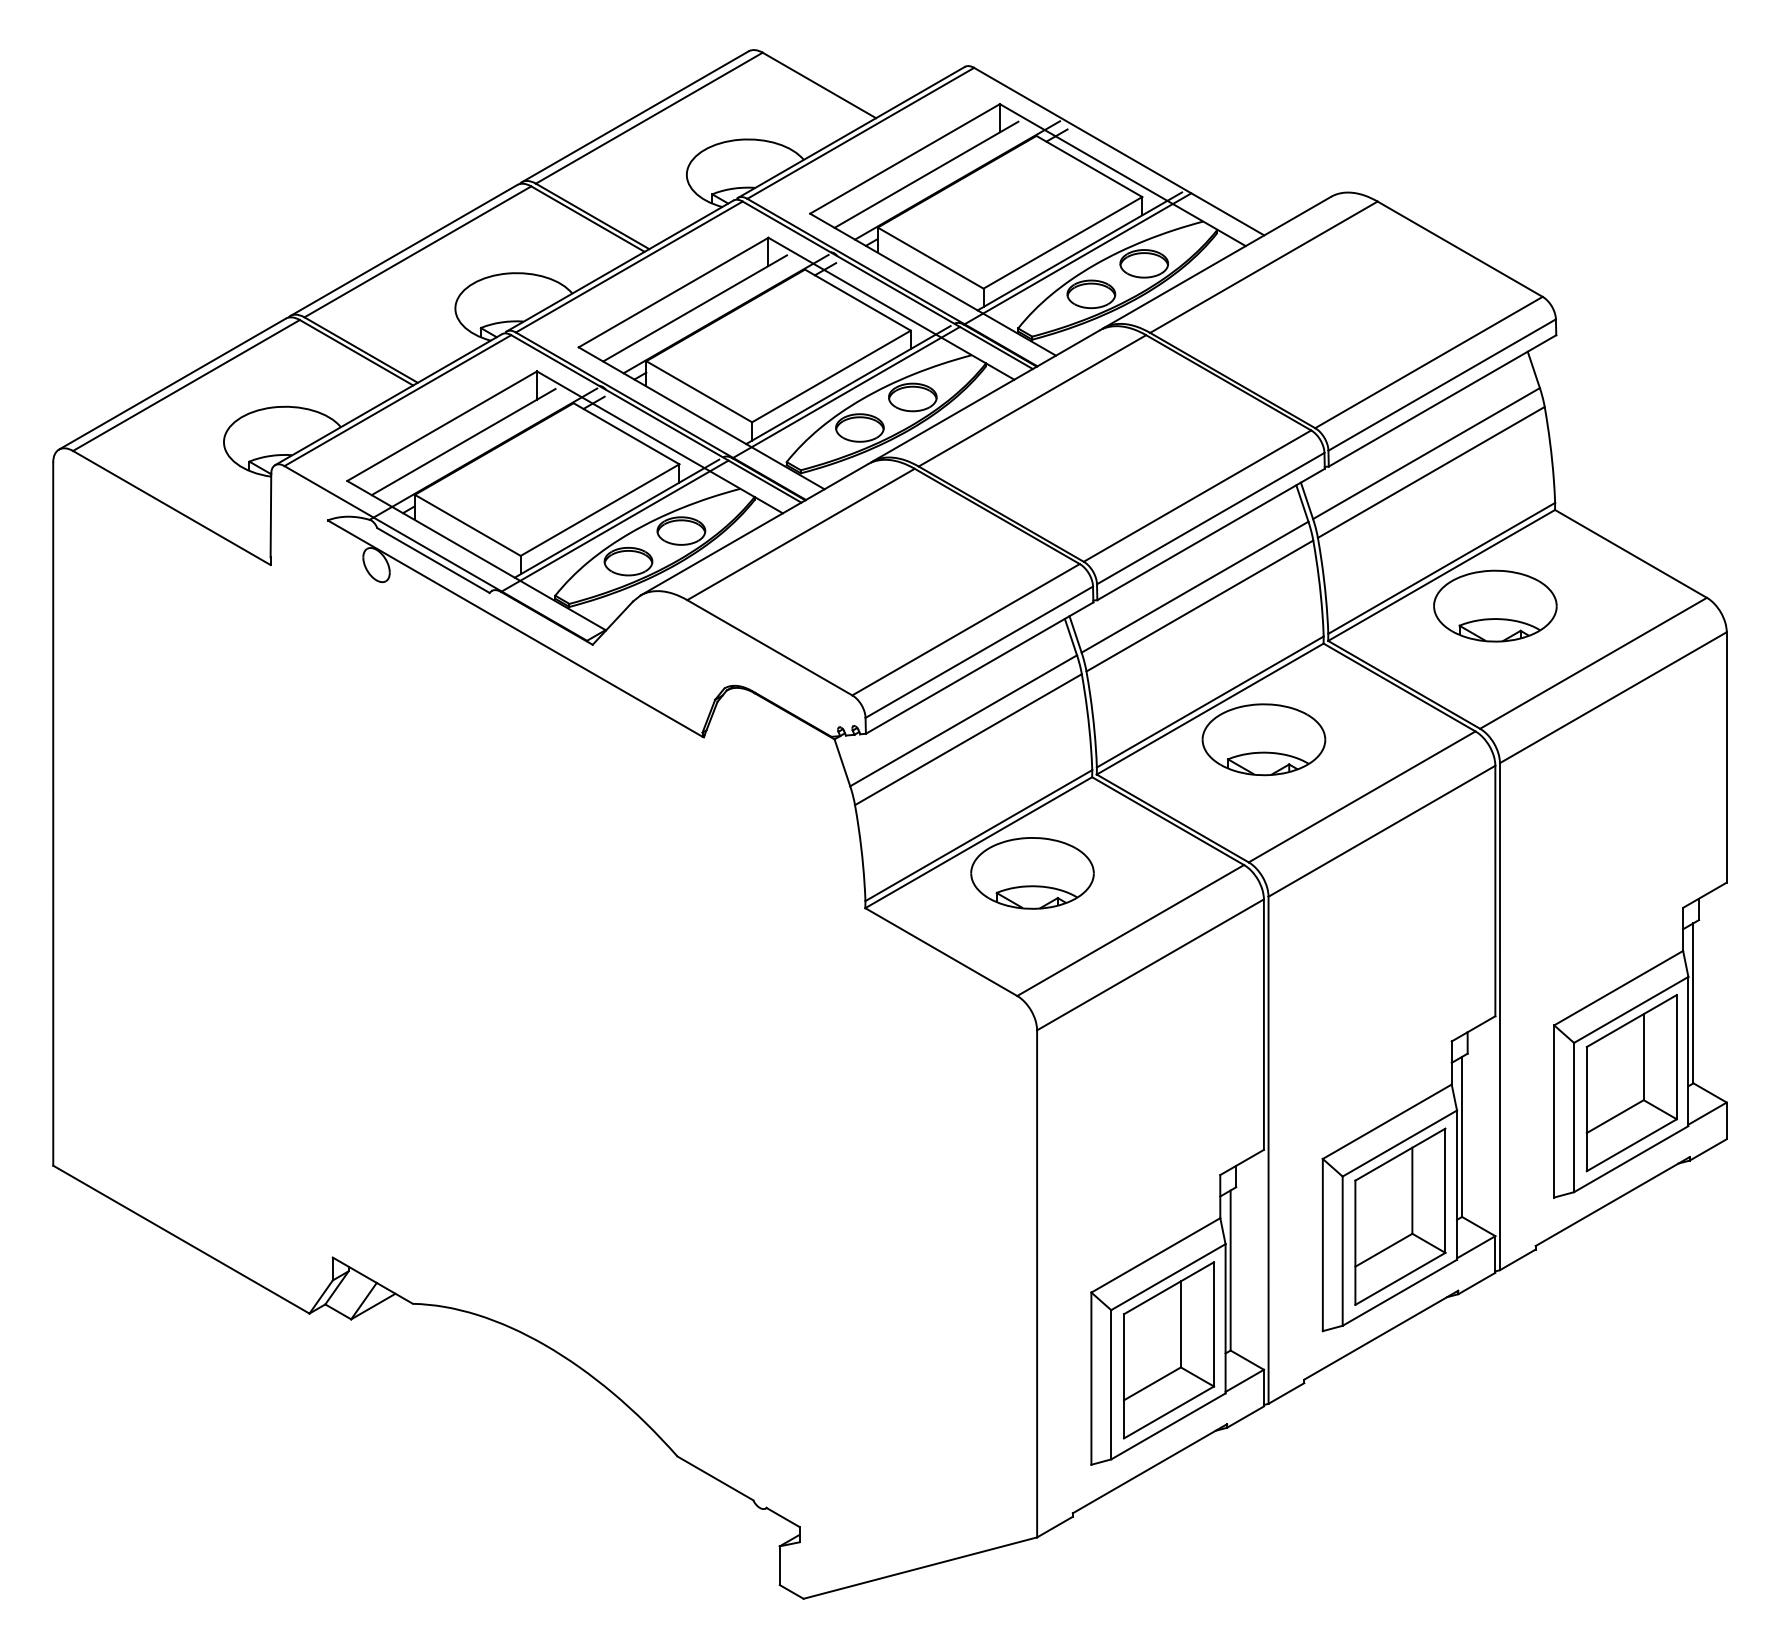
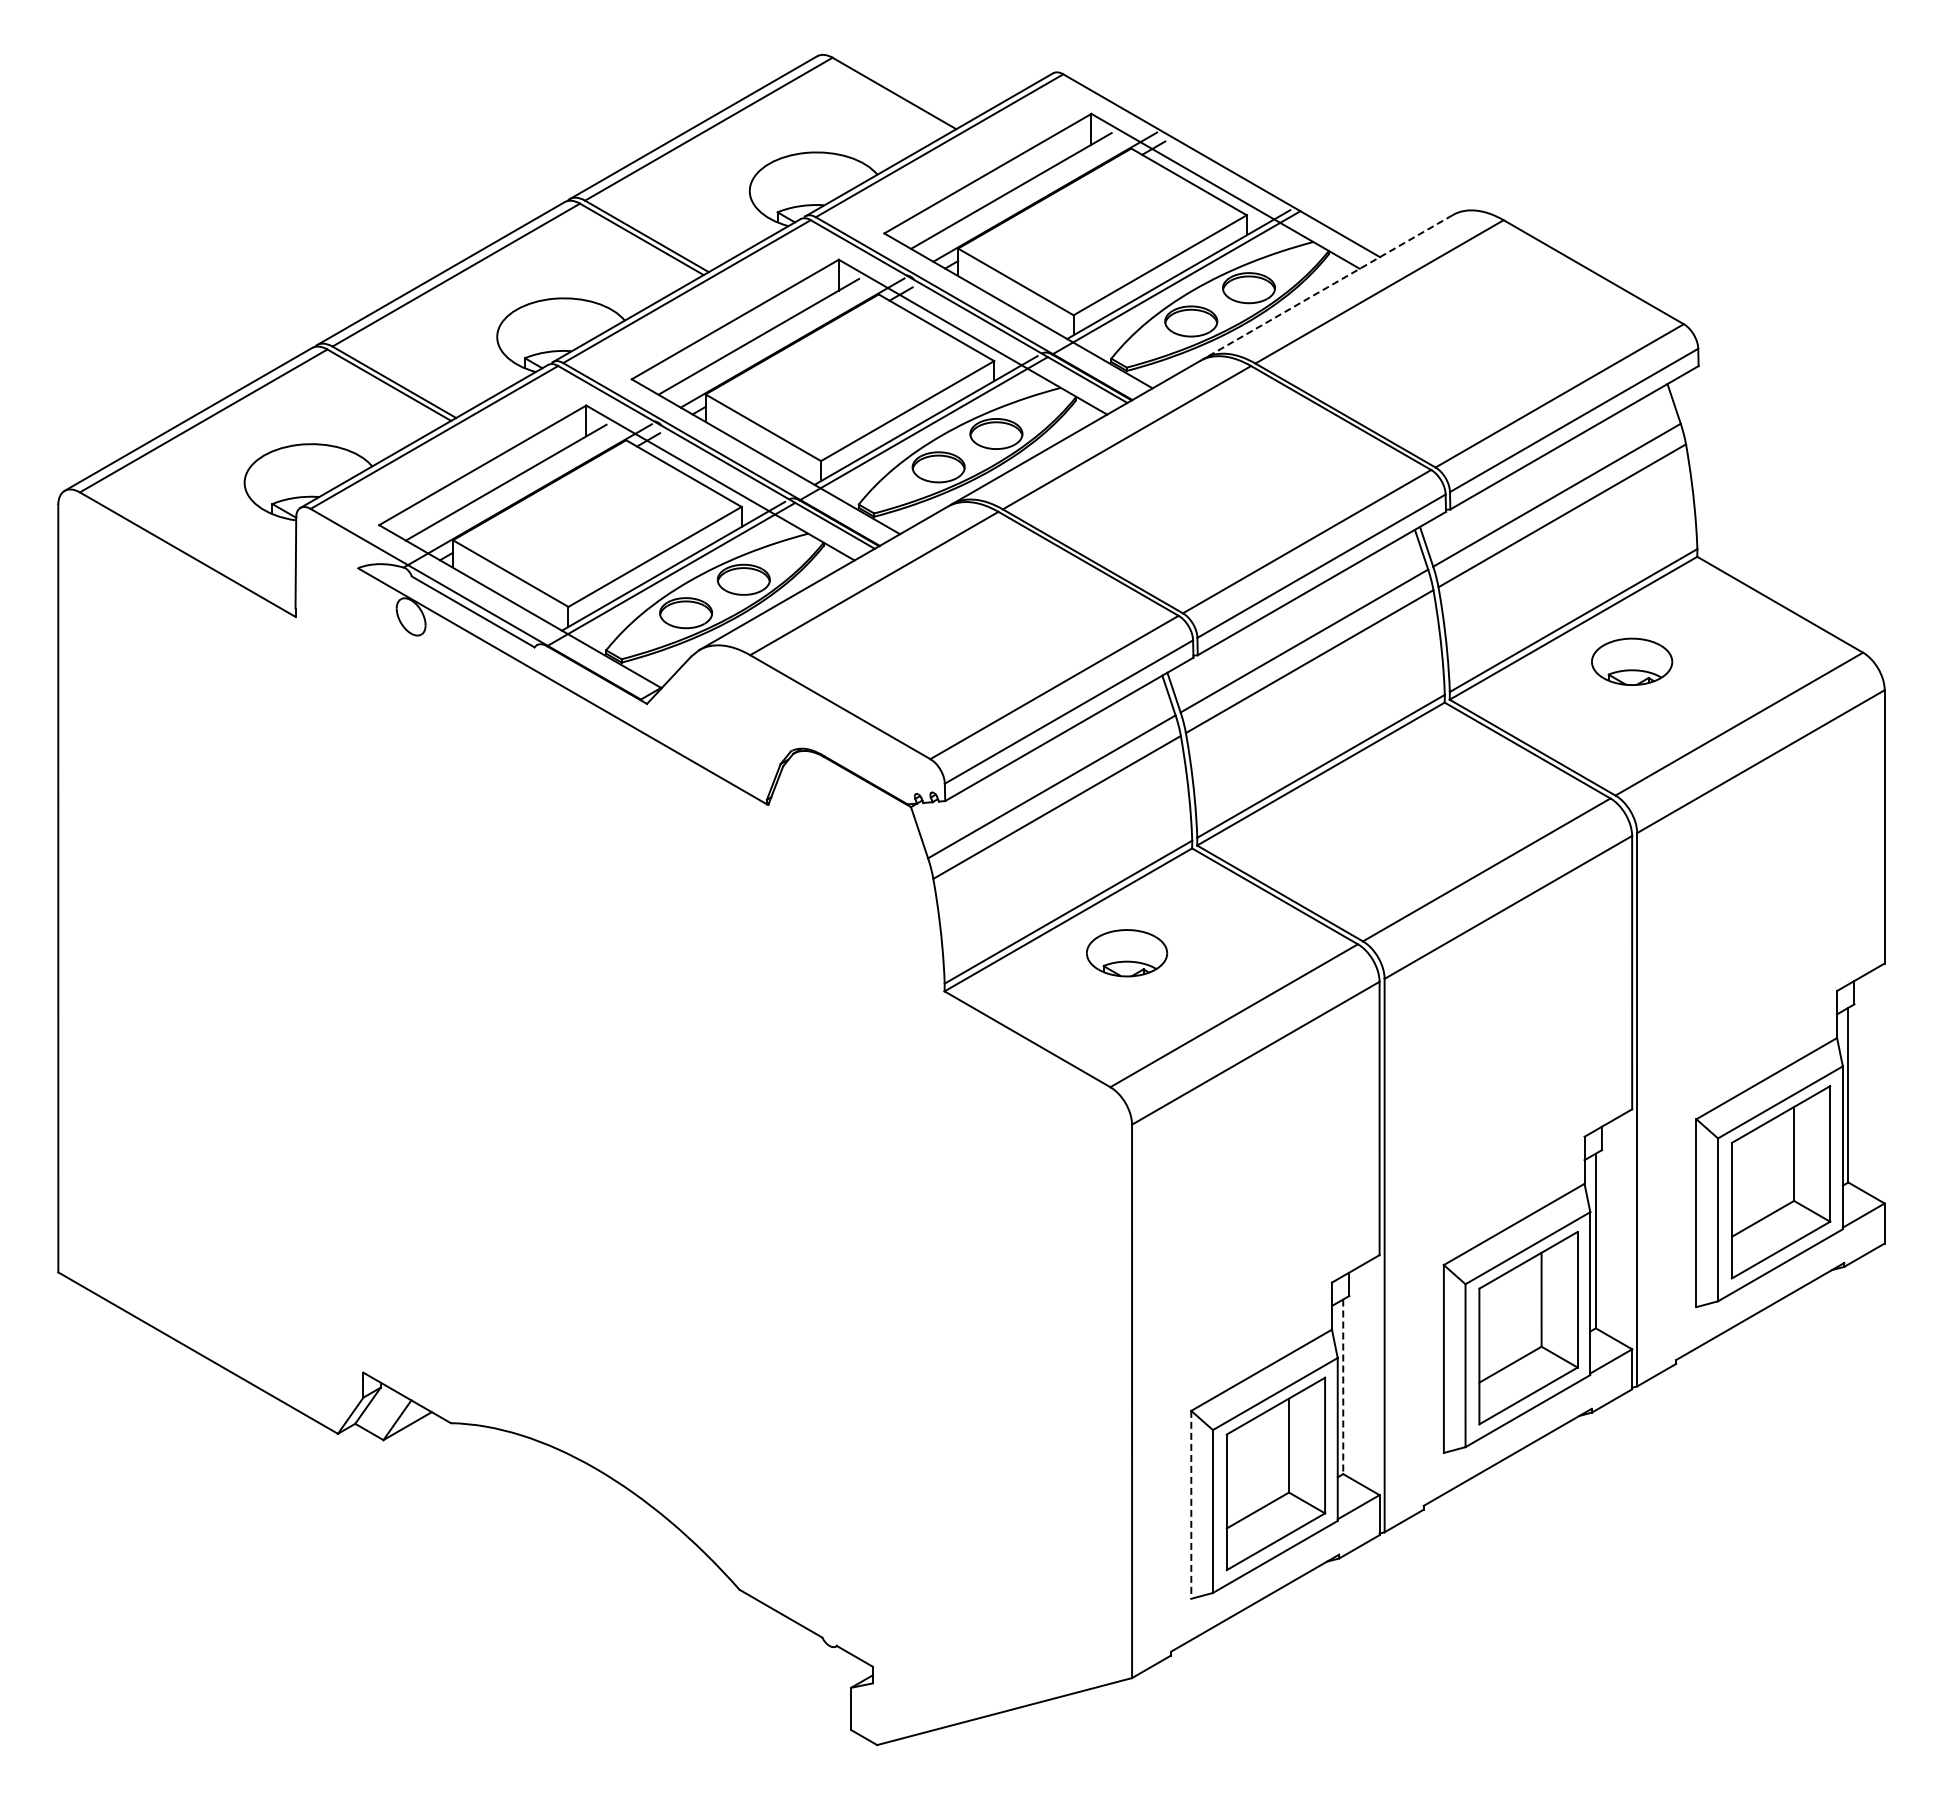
line: (1217, 263) -> (1328, 287), solid -> dashed
part: (1494, 605) -> (1631, 661), size x0.6
part: (1263, 739) -> (1379, 807), removed
part: (1032, 872) -> (1126, 952), size x0.6
line: (1230, 1271) -> (1343, 1387), solid -> dashed
line: (1091, 1378) -> (1191, 1504), solid -> dashed

